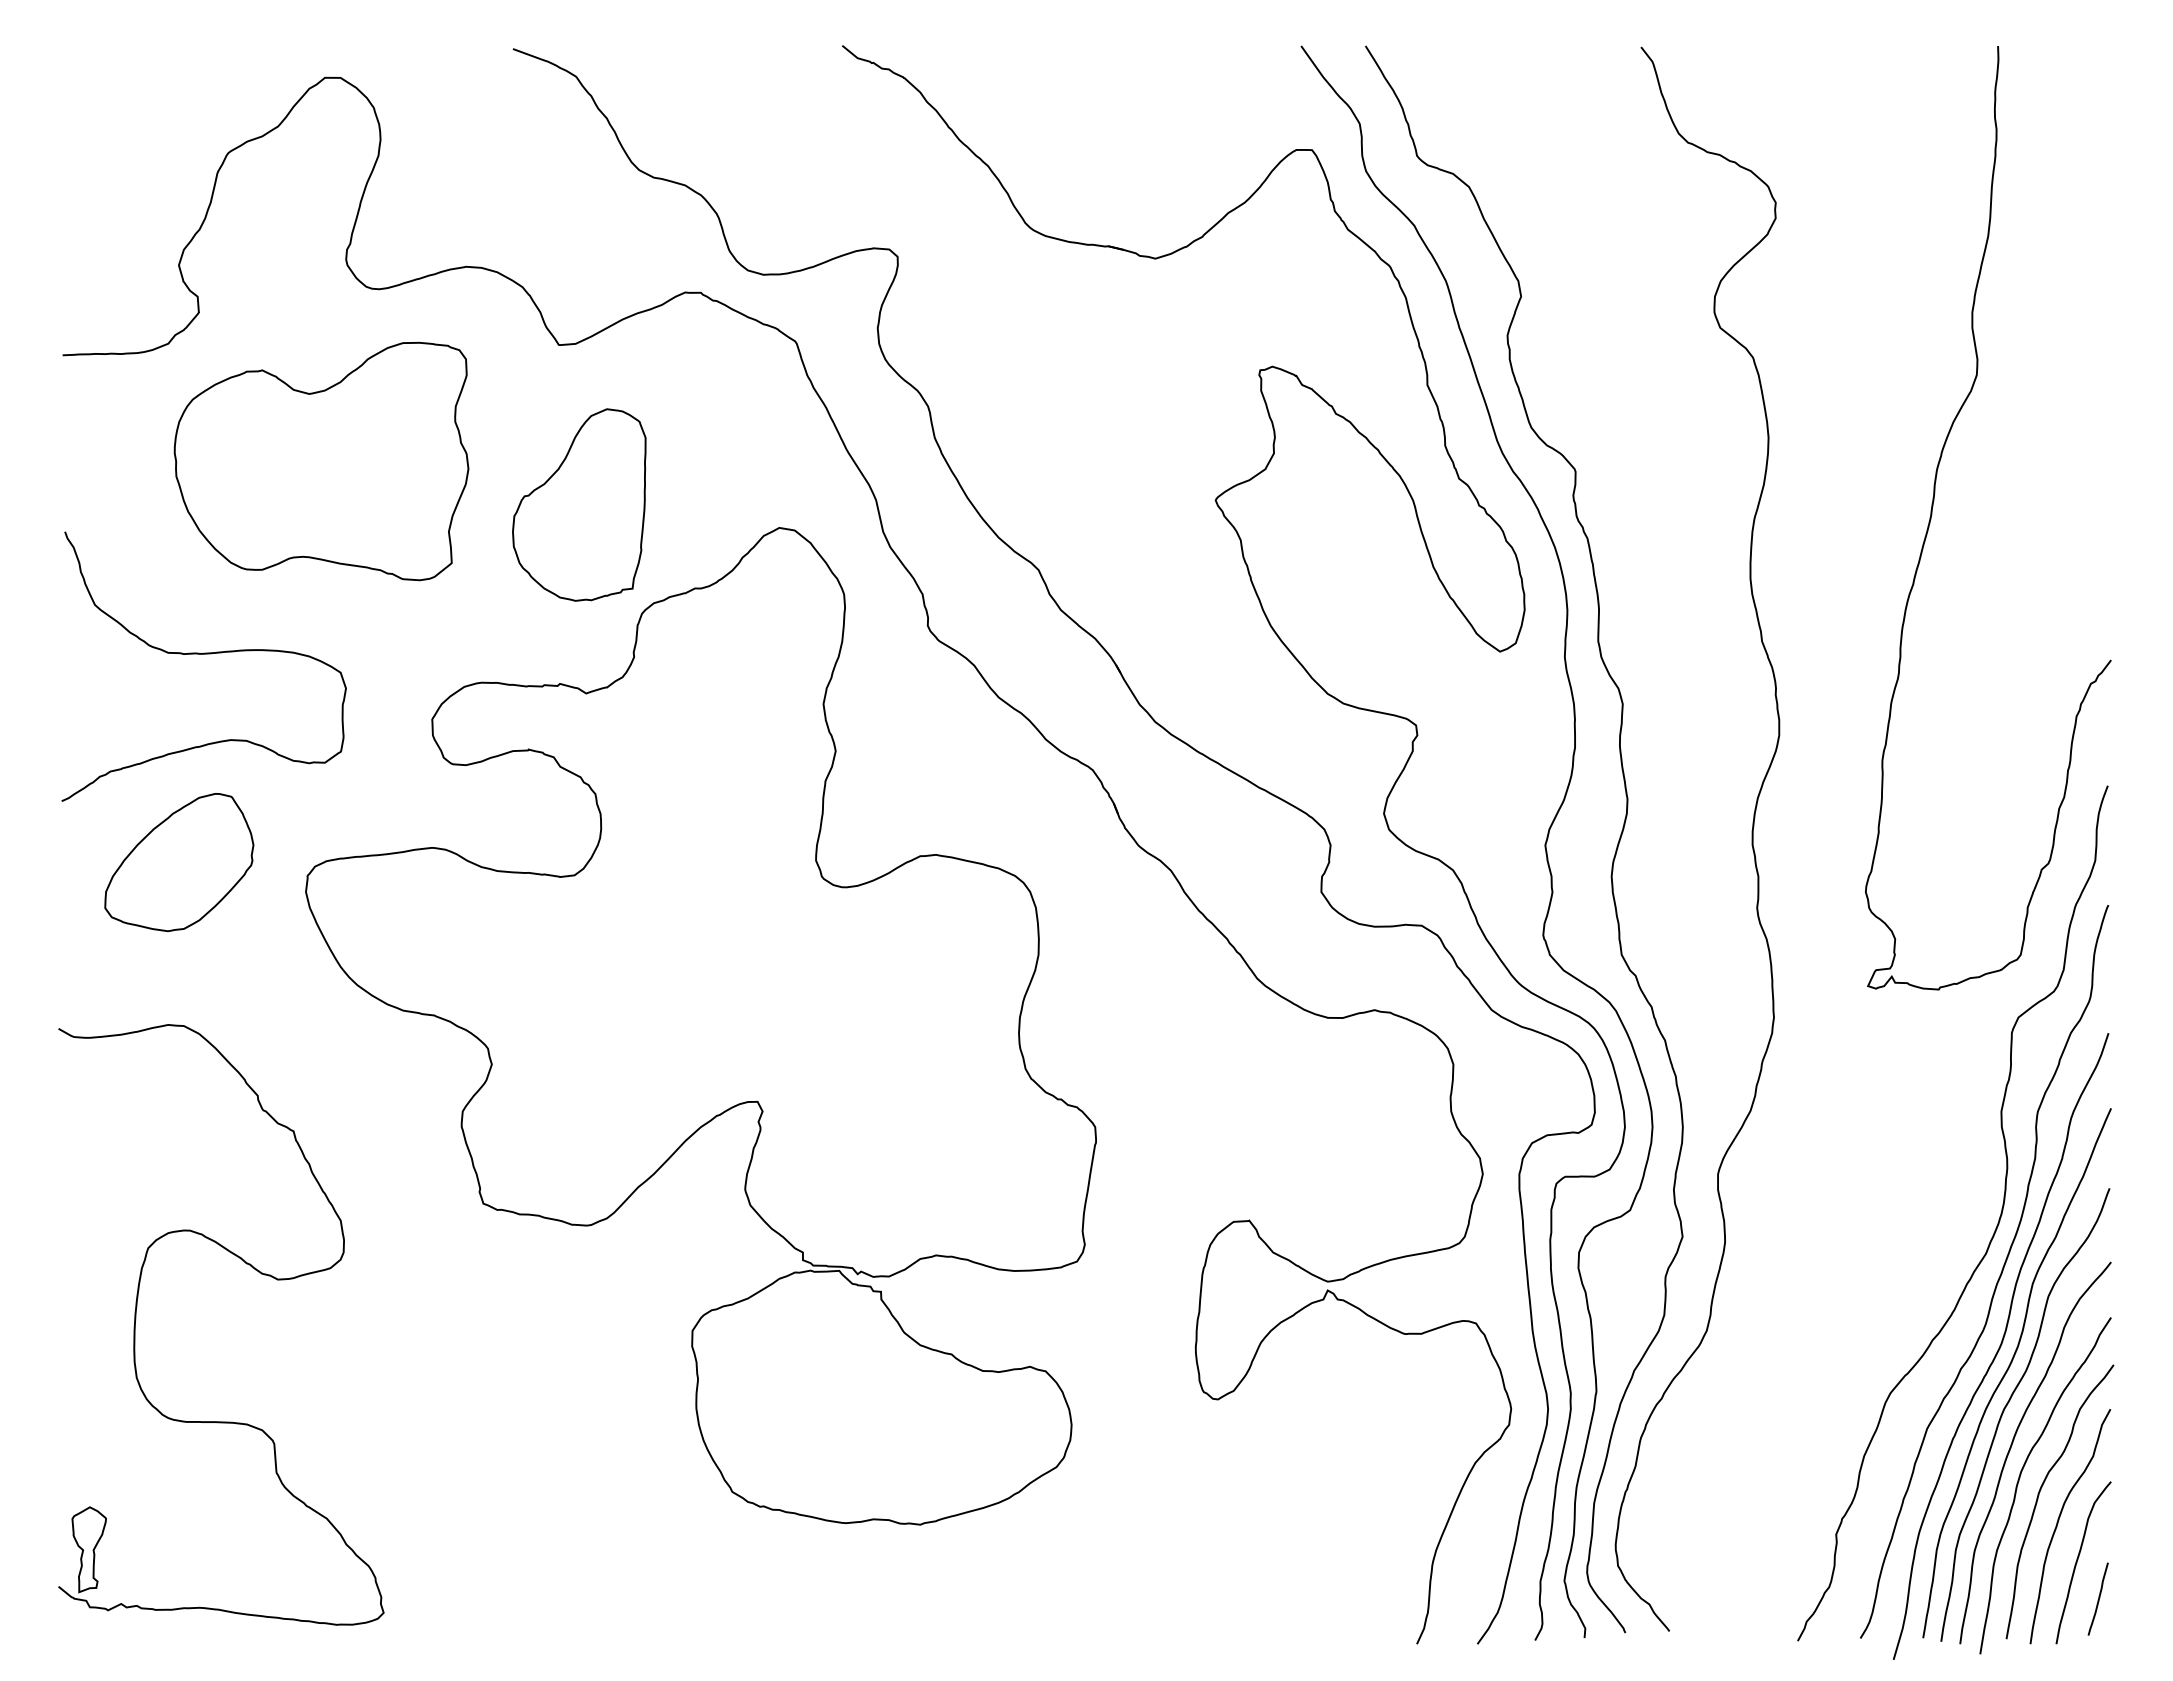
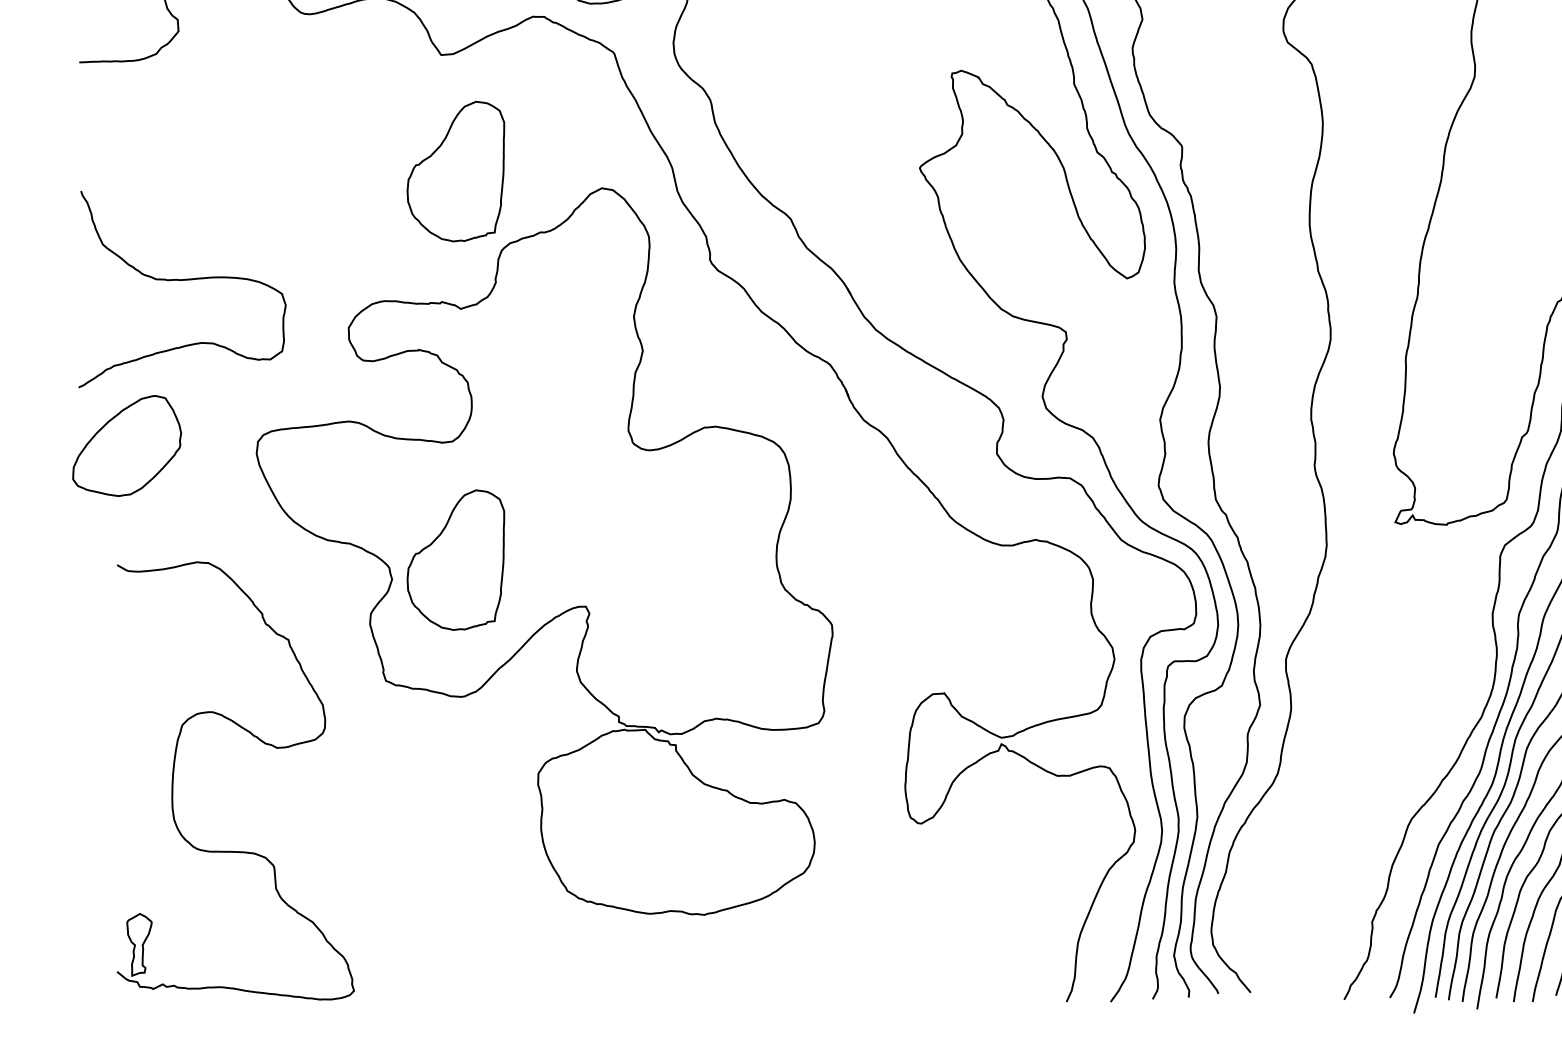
part: (321, 461) -> (267, 139), removed
part: (179, 862) -> (127, 446), moved
part: (579, 1037) -> (456, 559), added
part: (255, 1270) -> (260, 741), moved

